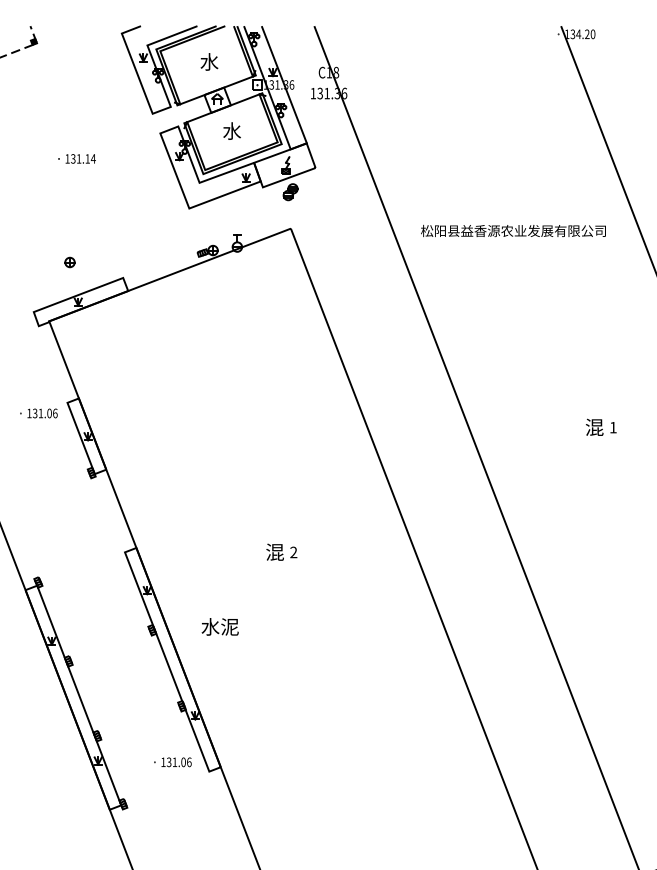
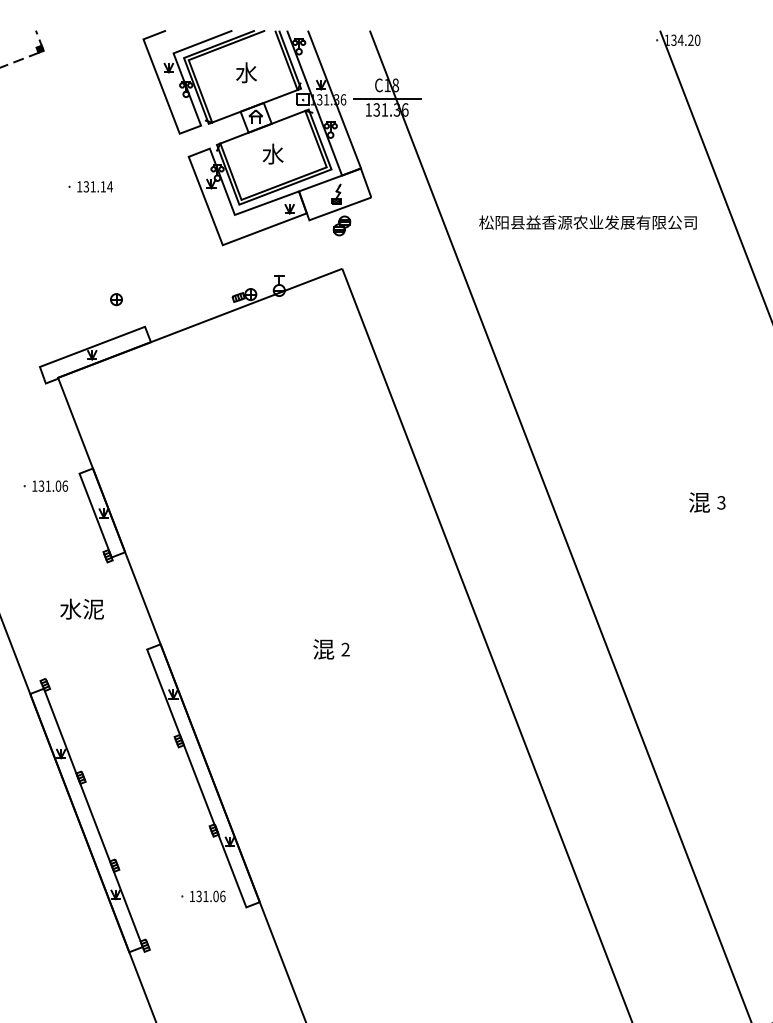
line: (328, 84) -> (386, 99), added
text: (513, 230) -> (587, 222), moved
part: (70, 262) -> (116, 299), moved
text: (613, 427) -> (721, 502), 1 -> 3
text: (219, 626) -> (81, 608), moved

